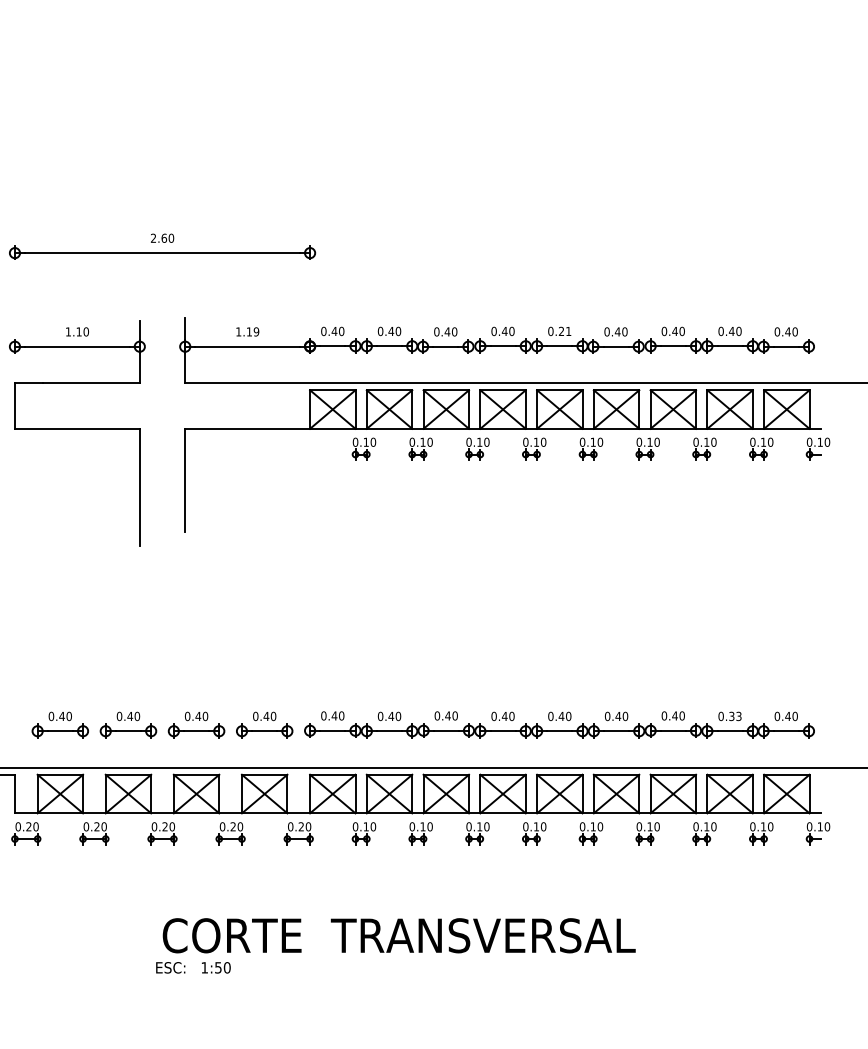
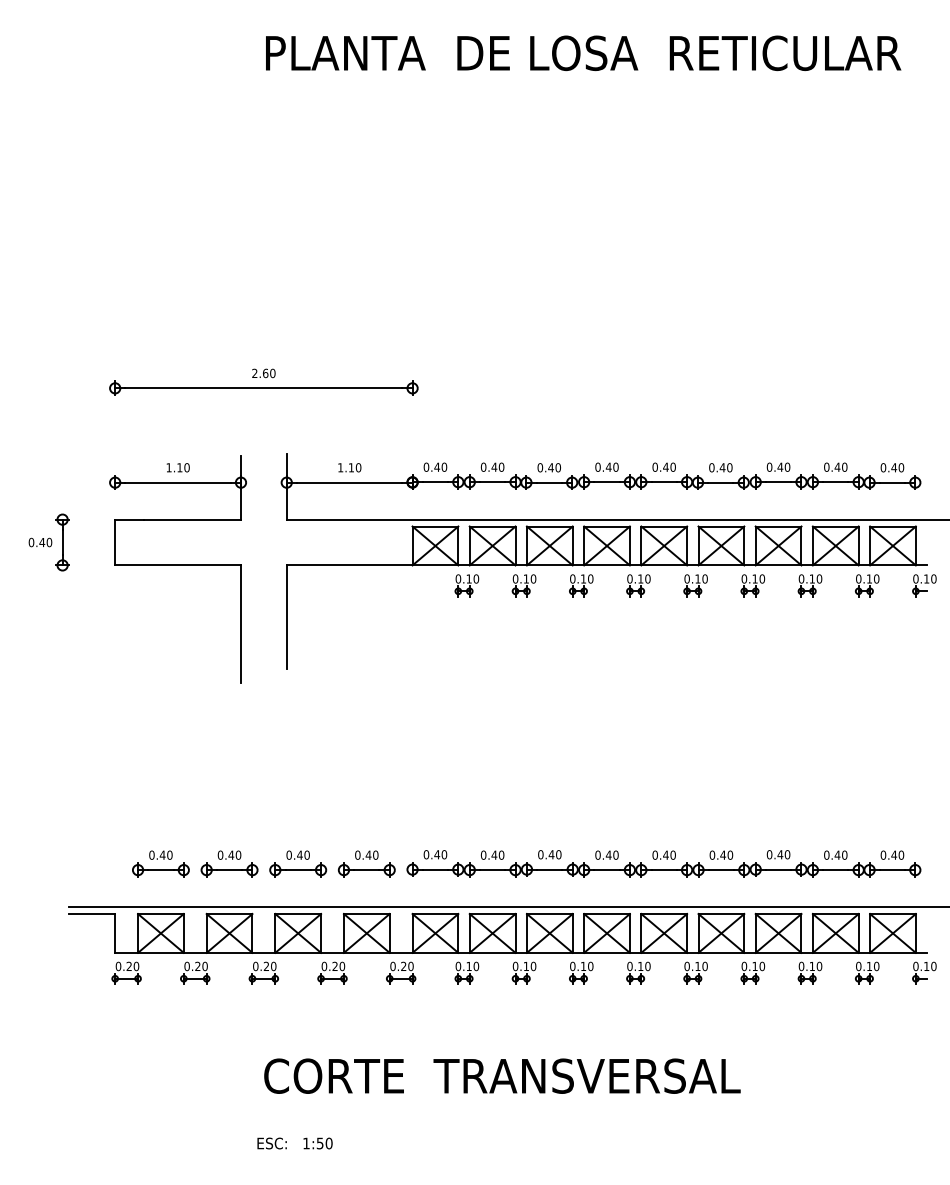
text: (565, 330) -> (669, 466), 0.21 -> 0.40
text: (256, 331) -> (358, 467), 1.19 -> 1.10
text: (734, 715) -> (840, 854), 0.33 -> 0.40
text: (192, 967) -> (294, 1143), moved

